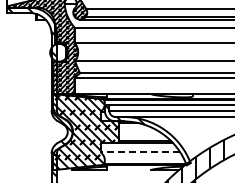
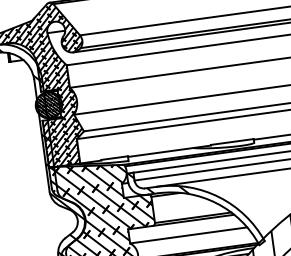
hatch: (58, 52) -> (48, 105), added
line: (140, 152) -> (188, 235), dashed -> solid

